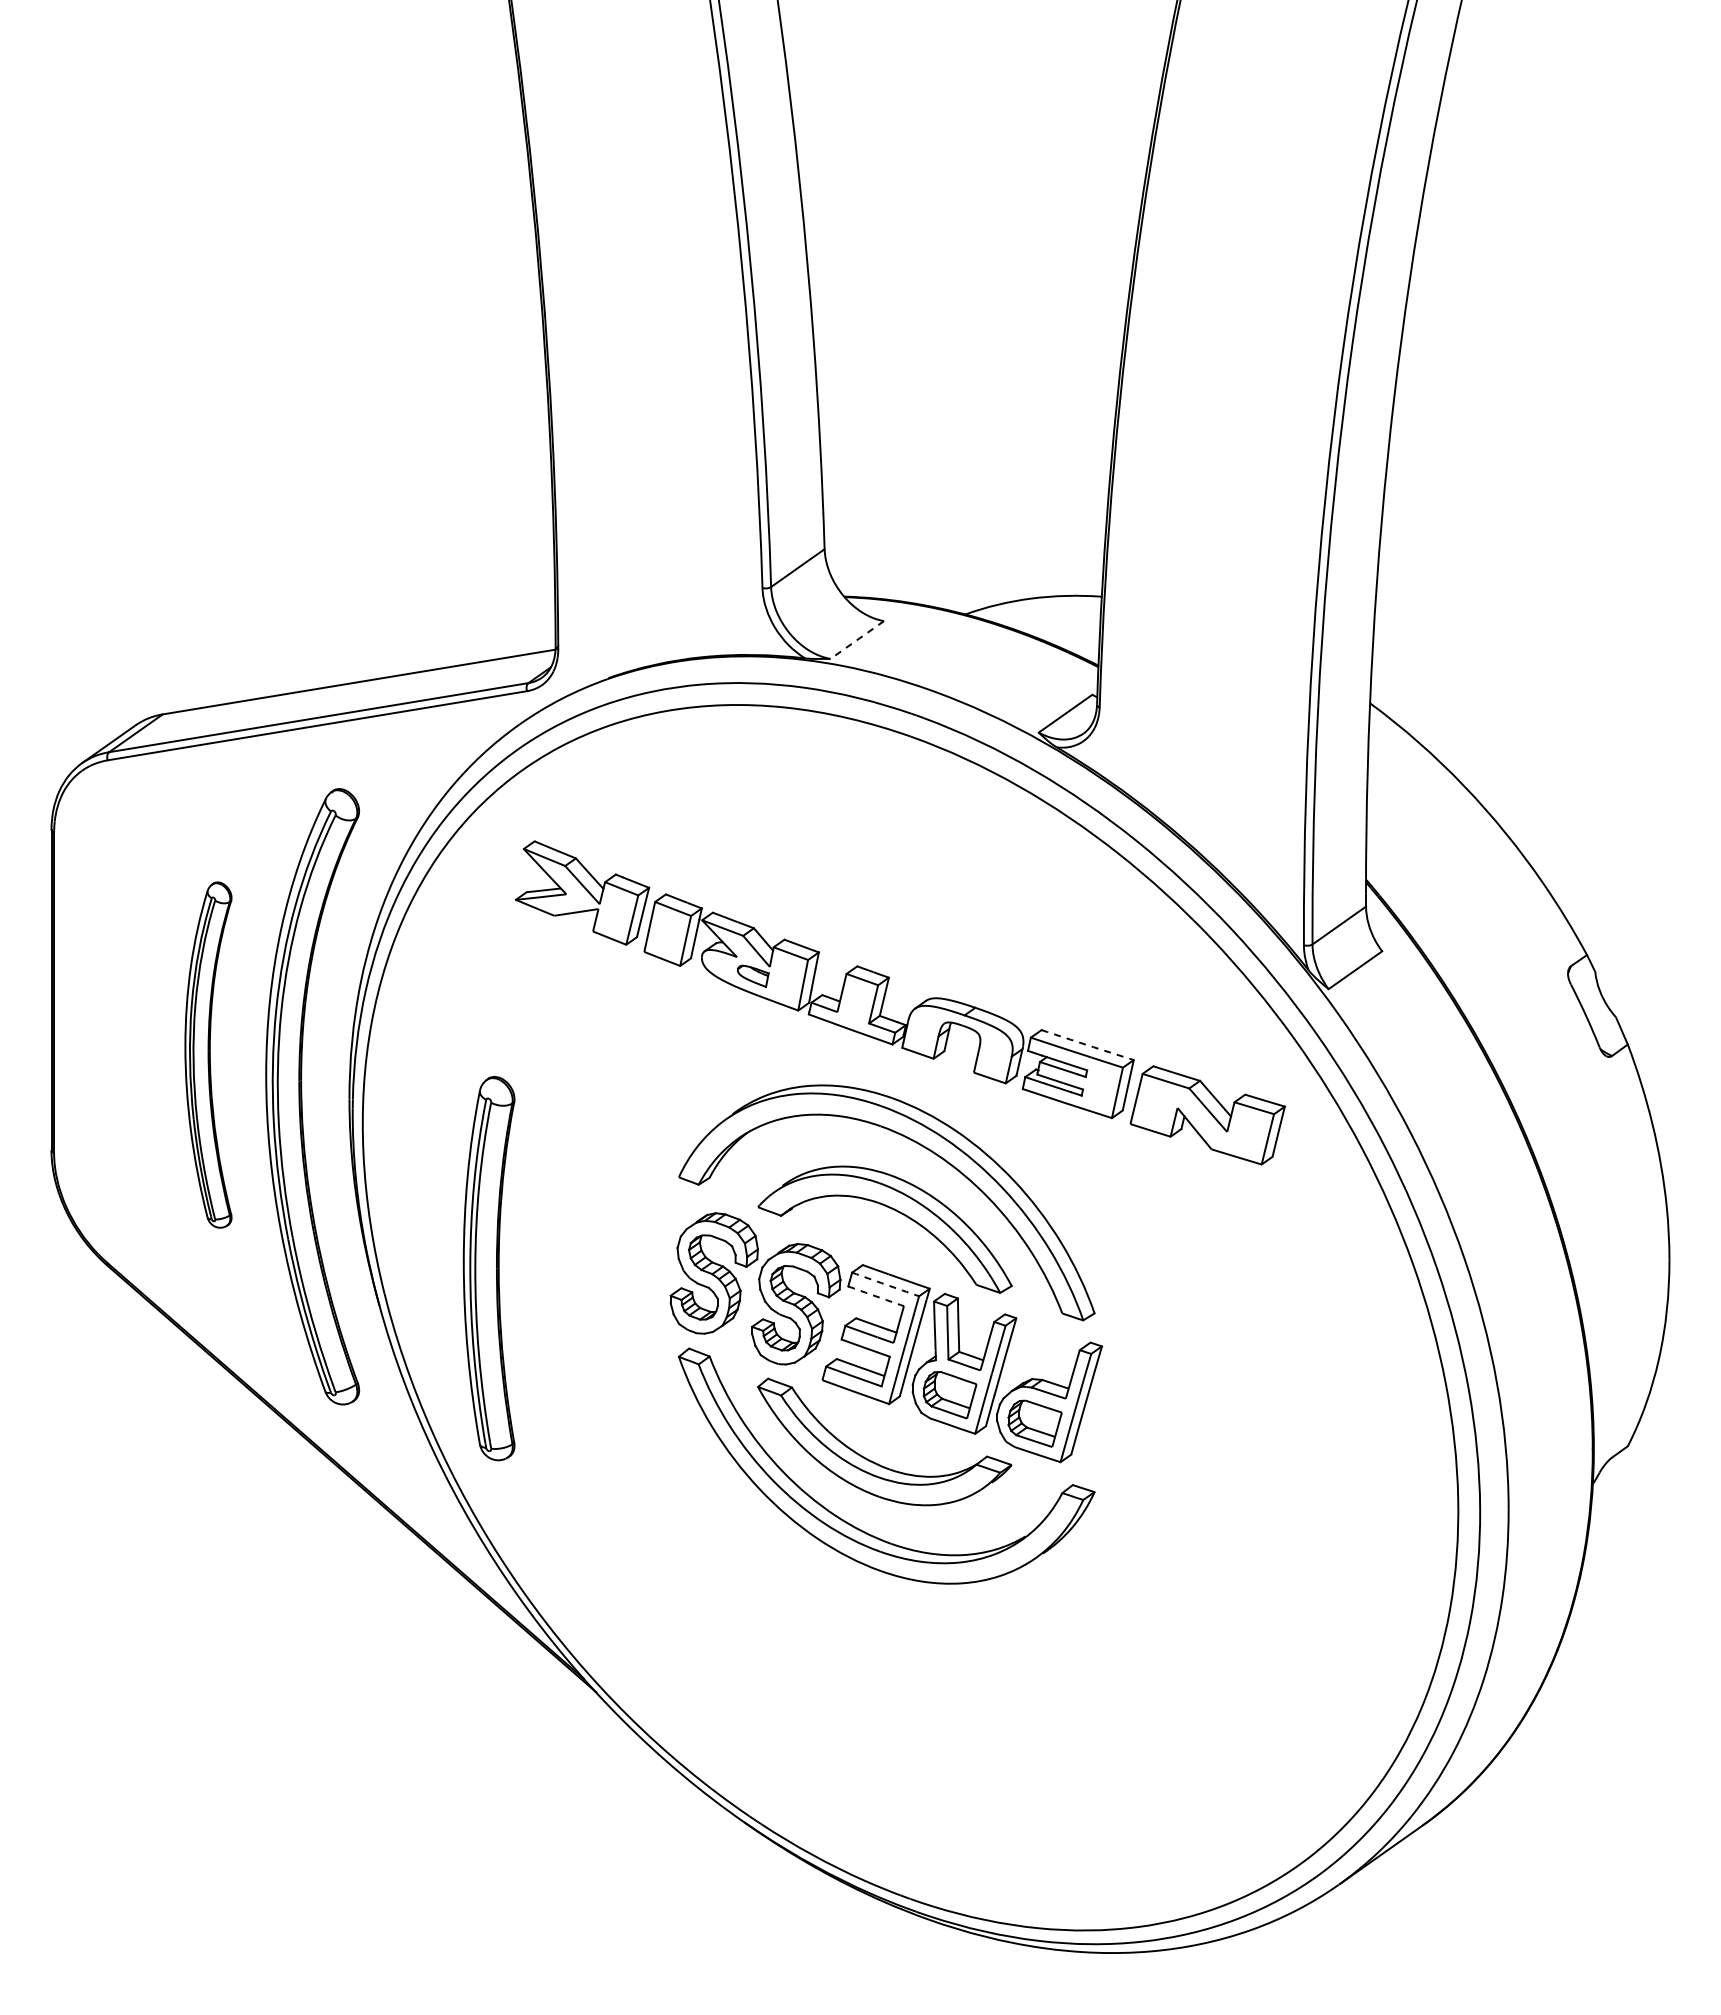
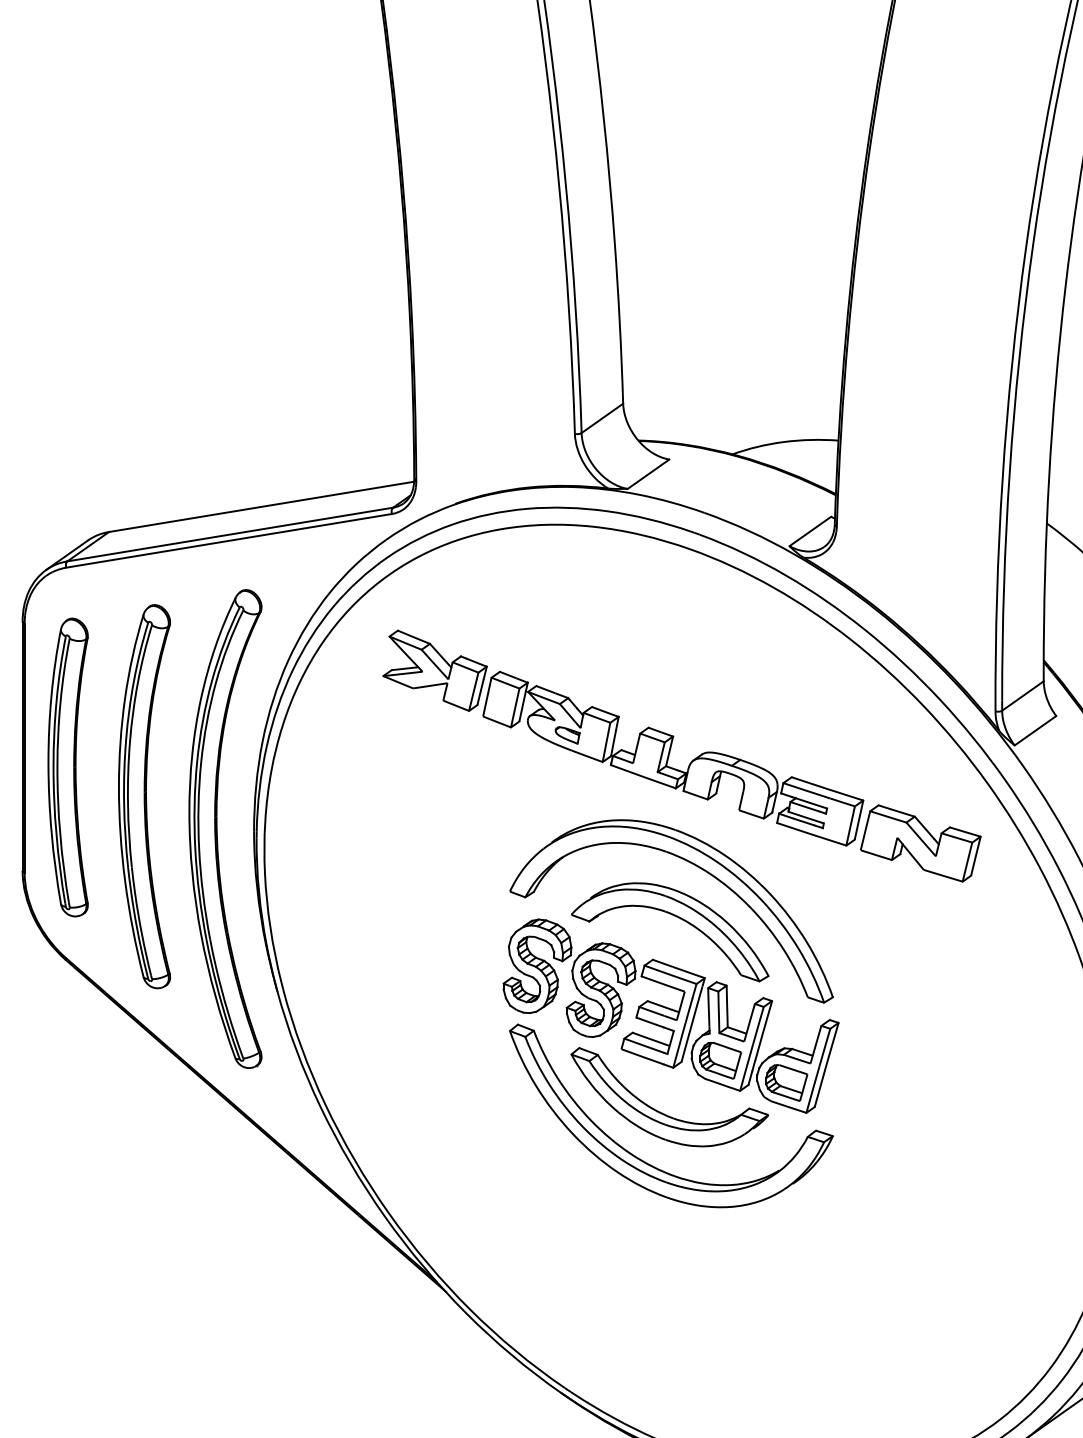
line: (857, 640) -> (648, 474), dashed -> solid
arc: (1087, 1045) -> (827, 789), dashed -> solid
part: (208, 1054) -> (144, 796), size x1.43
part: (488, 1268) -> (67, 767), moved
arc: (885, 1284) -> (670, 974), dashed -> solid
arc: (876, 1296) -> (663, 984), dashed -> solid

